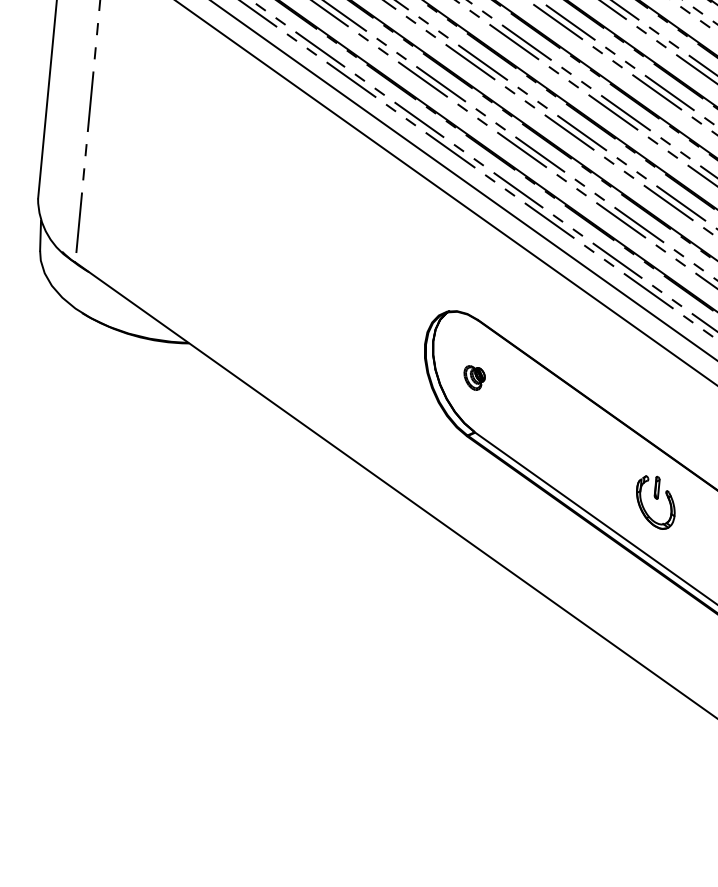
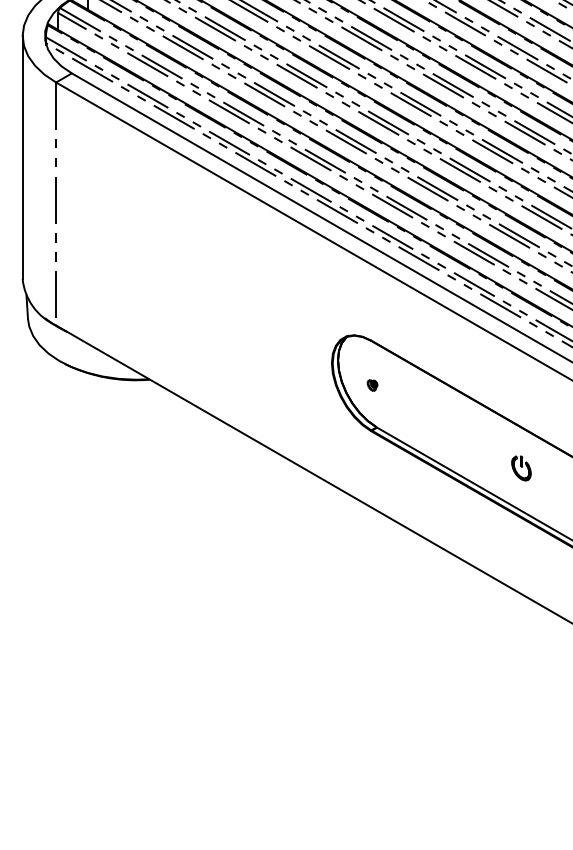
part: (474, 377) -> (372, 385), size x0.6
part: (655, 502) -> (521, 468), size x0.6

